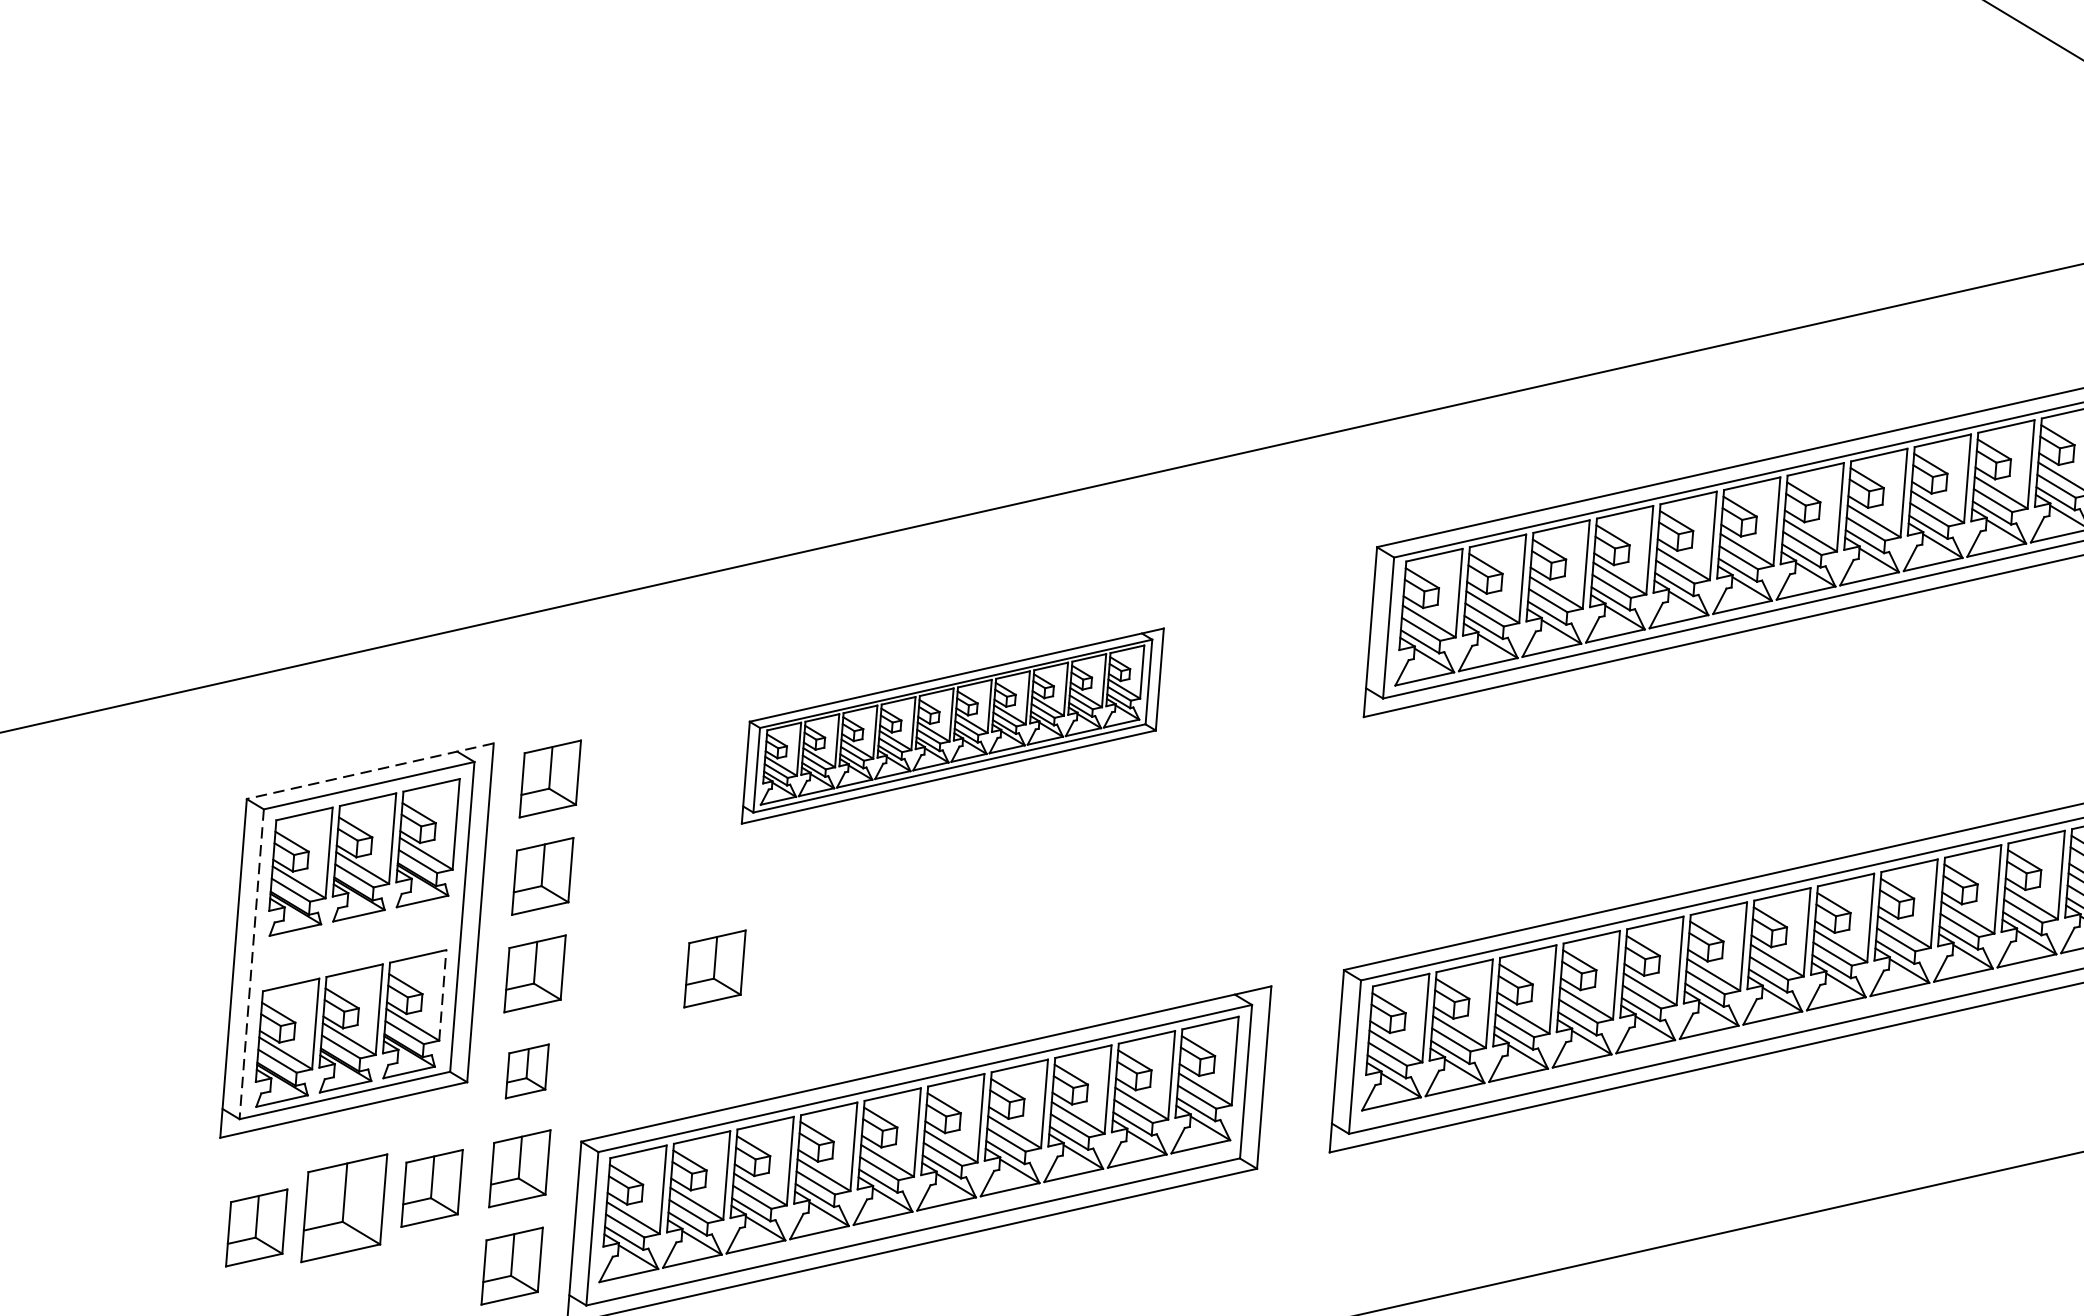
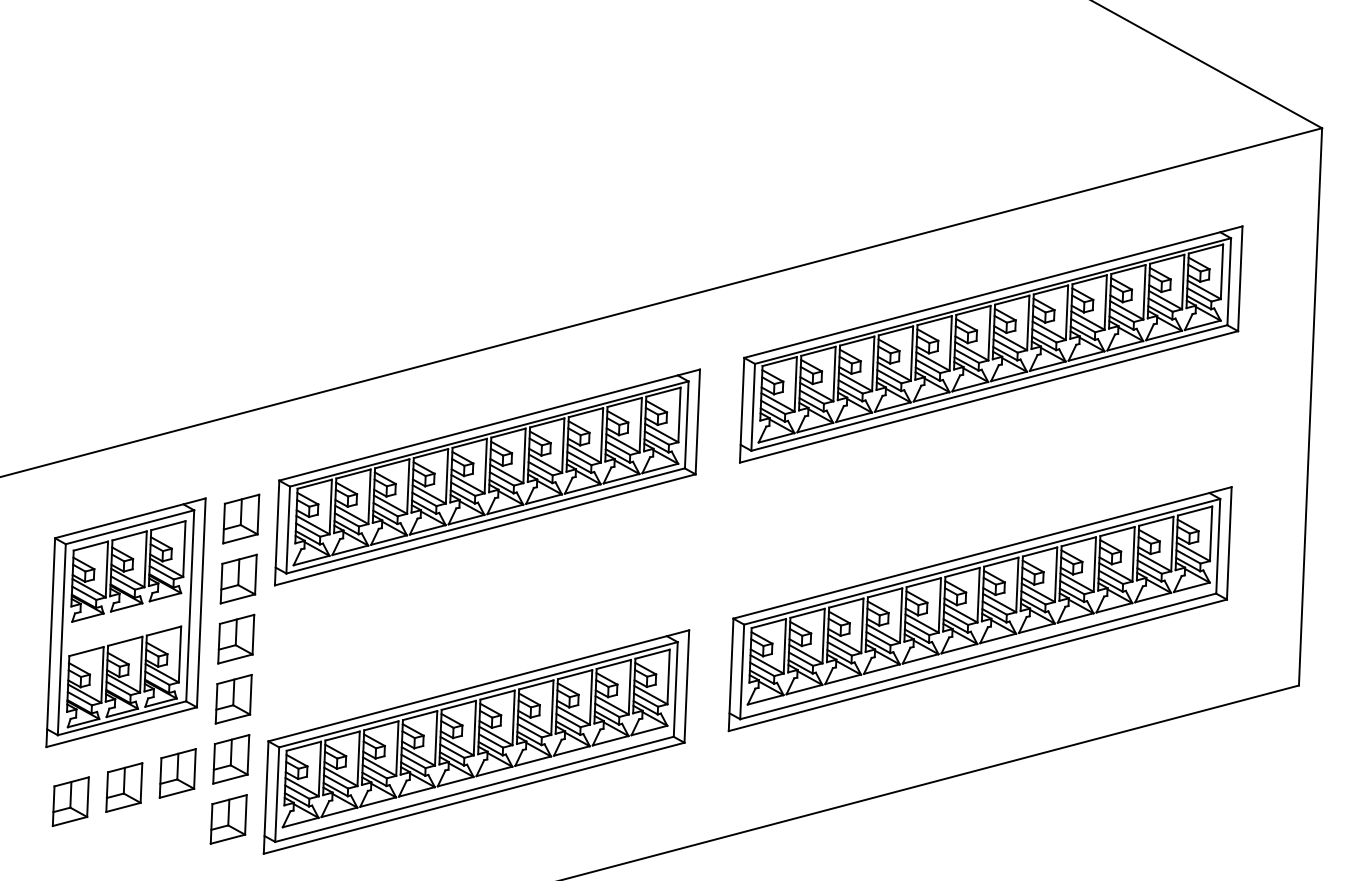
part: (952, 726) -> (487, 477), size x1.67
line: (370, 771) -> (130, 518), dashed -> solid
line: (251, 963) -> (61, 639), dashed -> solid
part: (714, 967) -> (346, 631), removed
line: (443, 995) -> (180, 654), dashed -> solid
part: (527, 1071) -> (233, 699), size x1.43
part: (344, 1208) -> (124, 787), size x0.71

